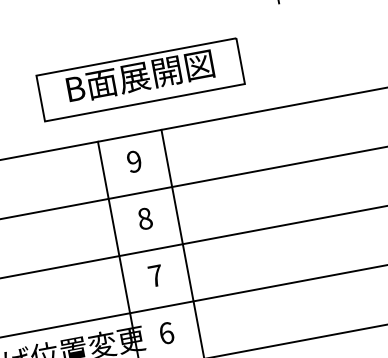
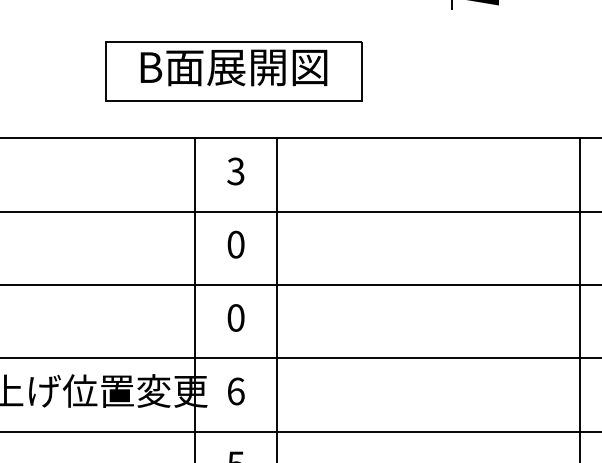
part: (140, 79) -> (233, 71), moved
text: (134, 161) -> (235, 171), 9 -> 3
text: (144, 218) -> (235, 244), 8 -> 0
text: (155, 275) -> (235, 317), 7 -> 0

